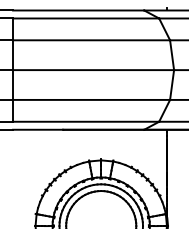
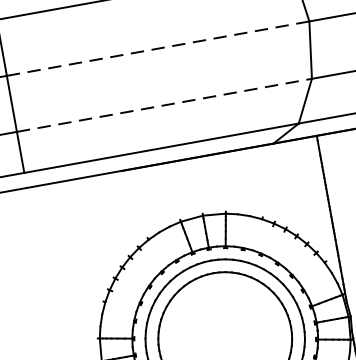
line: (93, 70) -> (158, 49), solid -> dashed
line: (91, 99) -> (164, 104), solid -> dashed

